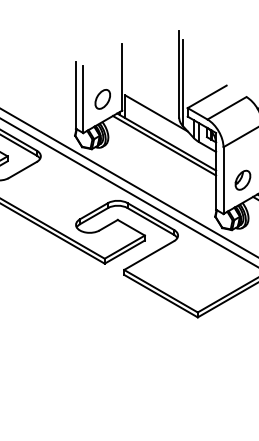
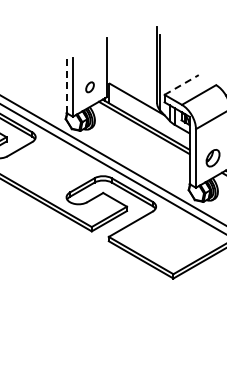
line: (75, 95) -> (66, 83), solid -> dashed
line: (206, 97) -> (181, 85), solid -> dashed
part: (102, 99) -> (89, 87), size x0.6

